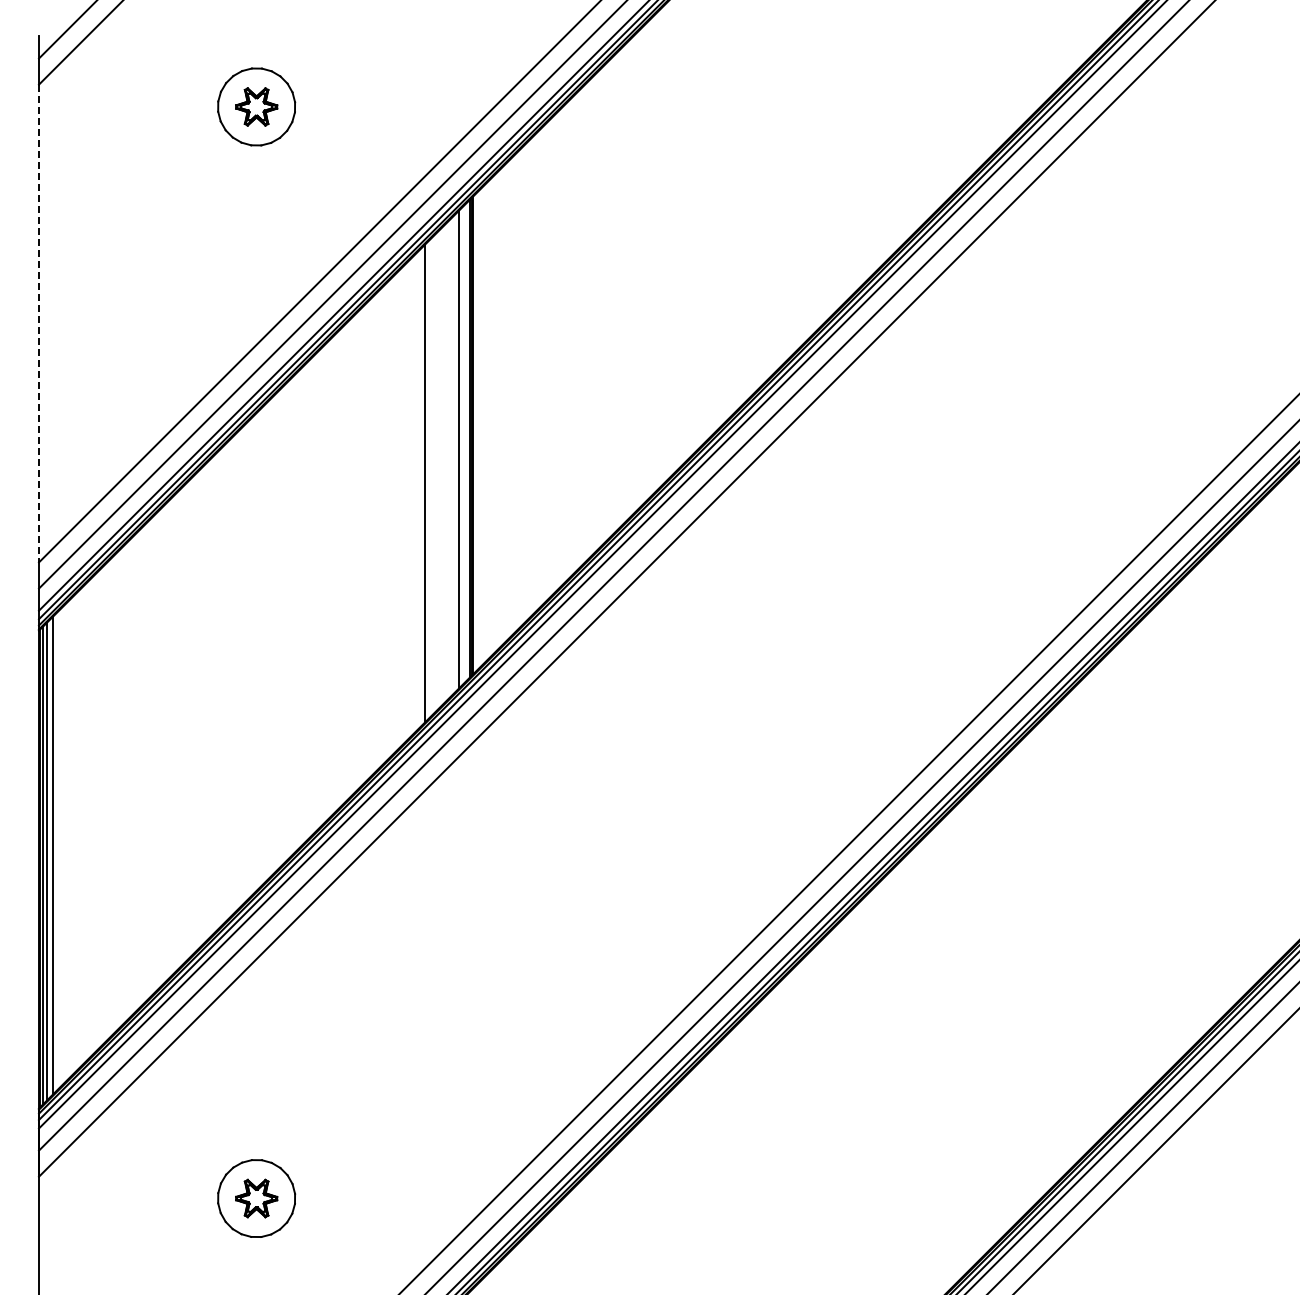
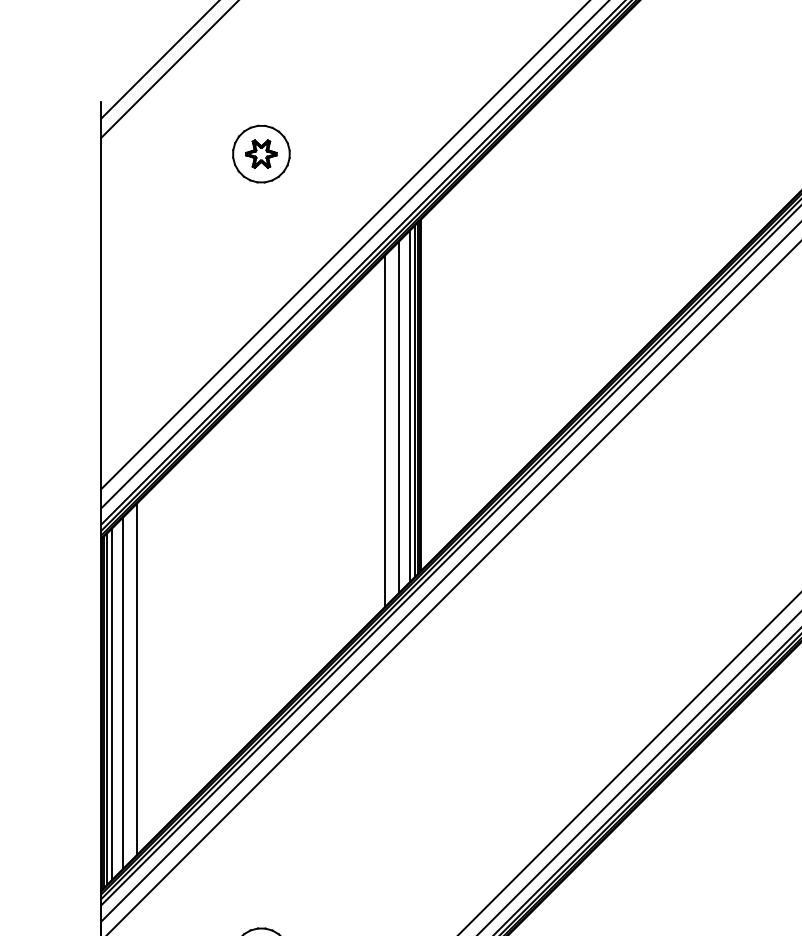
line: (38, 323) -> (101, 313), dashed -> solid
line: (465, 443) -> (415, 401), added
line: (443, 464) -> (398, 417), added
line: (87, 821) -> (137, 679), added
line: (68, 839) -> (123, 692), added

